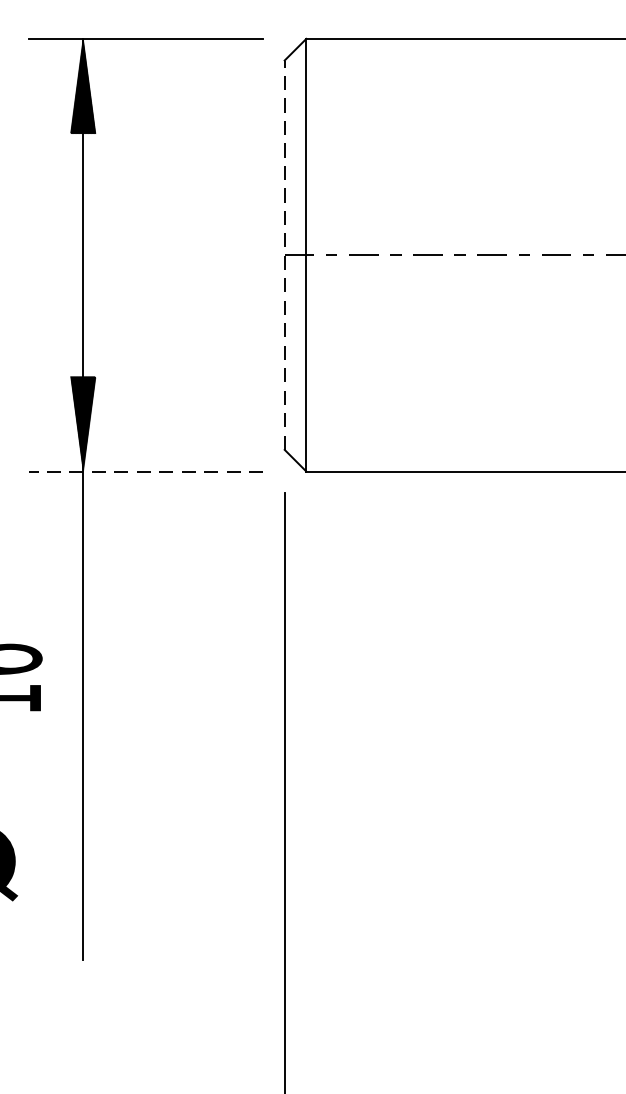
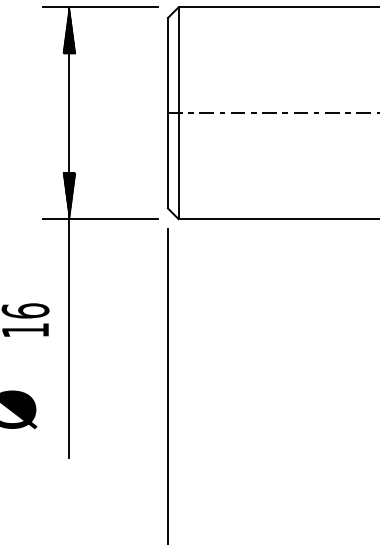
line: (283, 253) -> (167, 112), dashed -> solid
line: (144, 472) -> (99, 219), dashed -> solid

